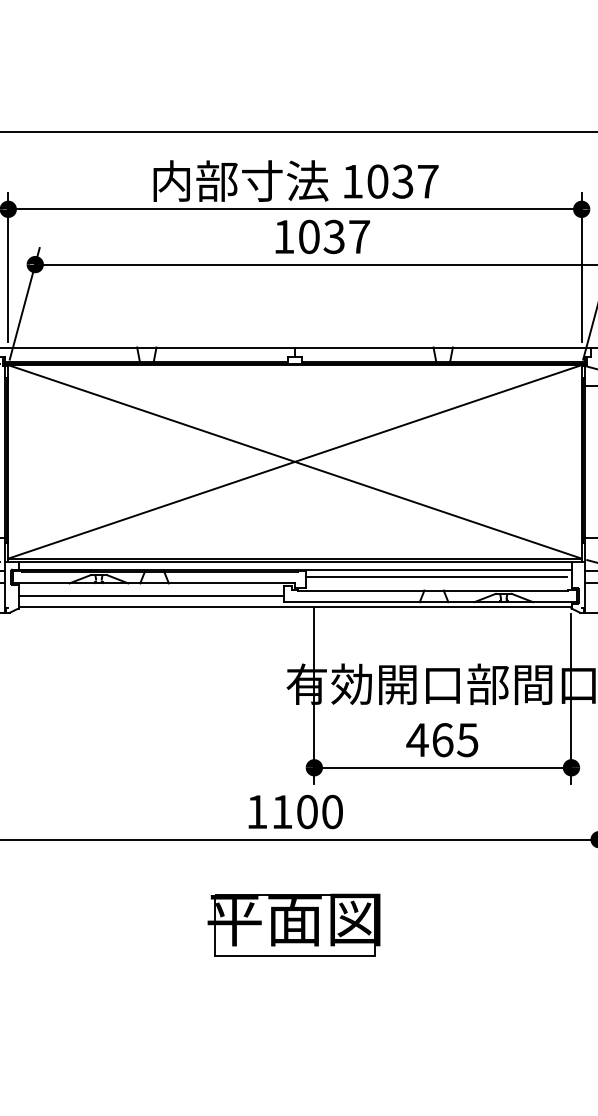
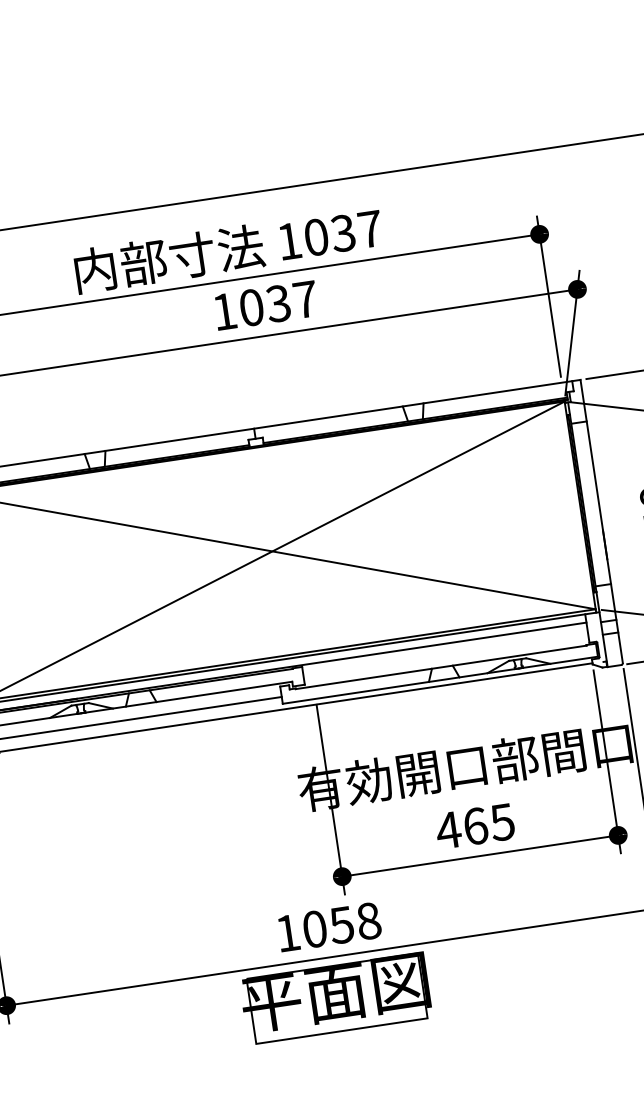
line: (436, 577) -> (442, 652), removed
text: (307, 811) -> (341, 924), 1100 -> 1058
part: (293, 924) -> (335, 998), moved

